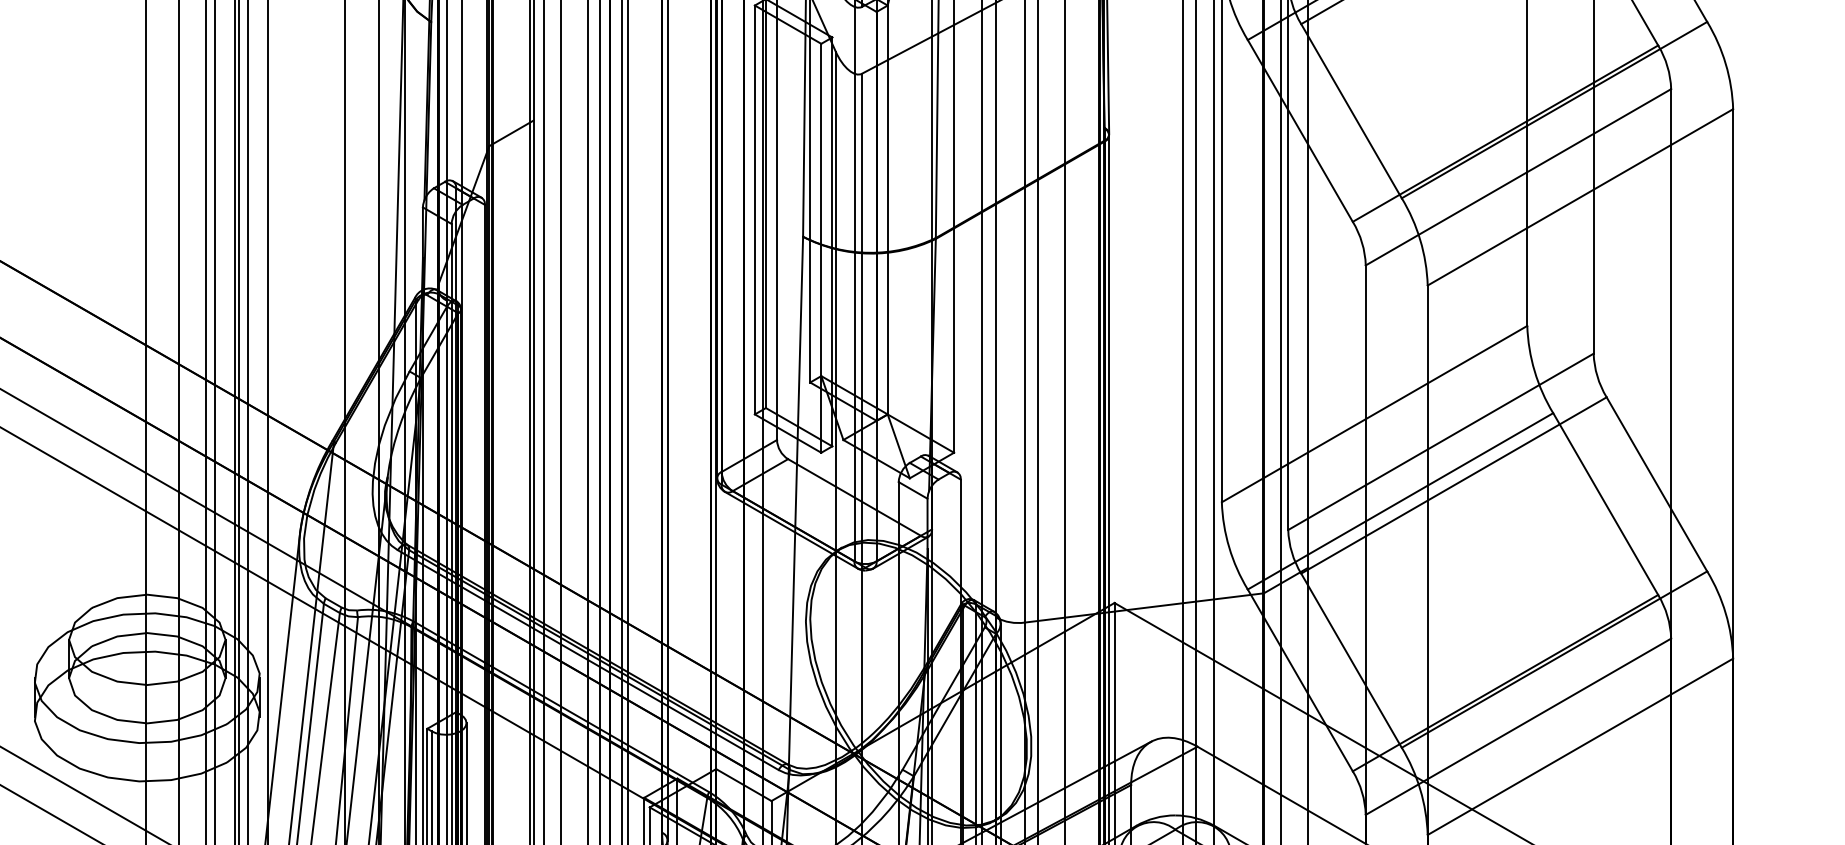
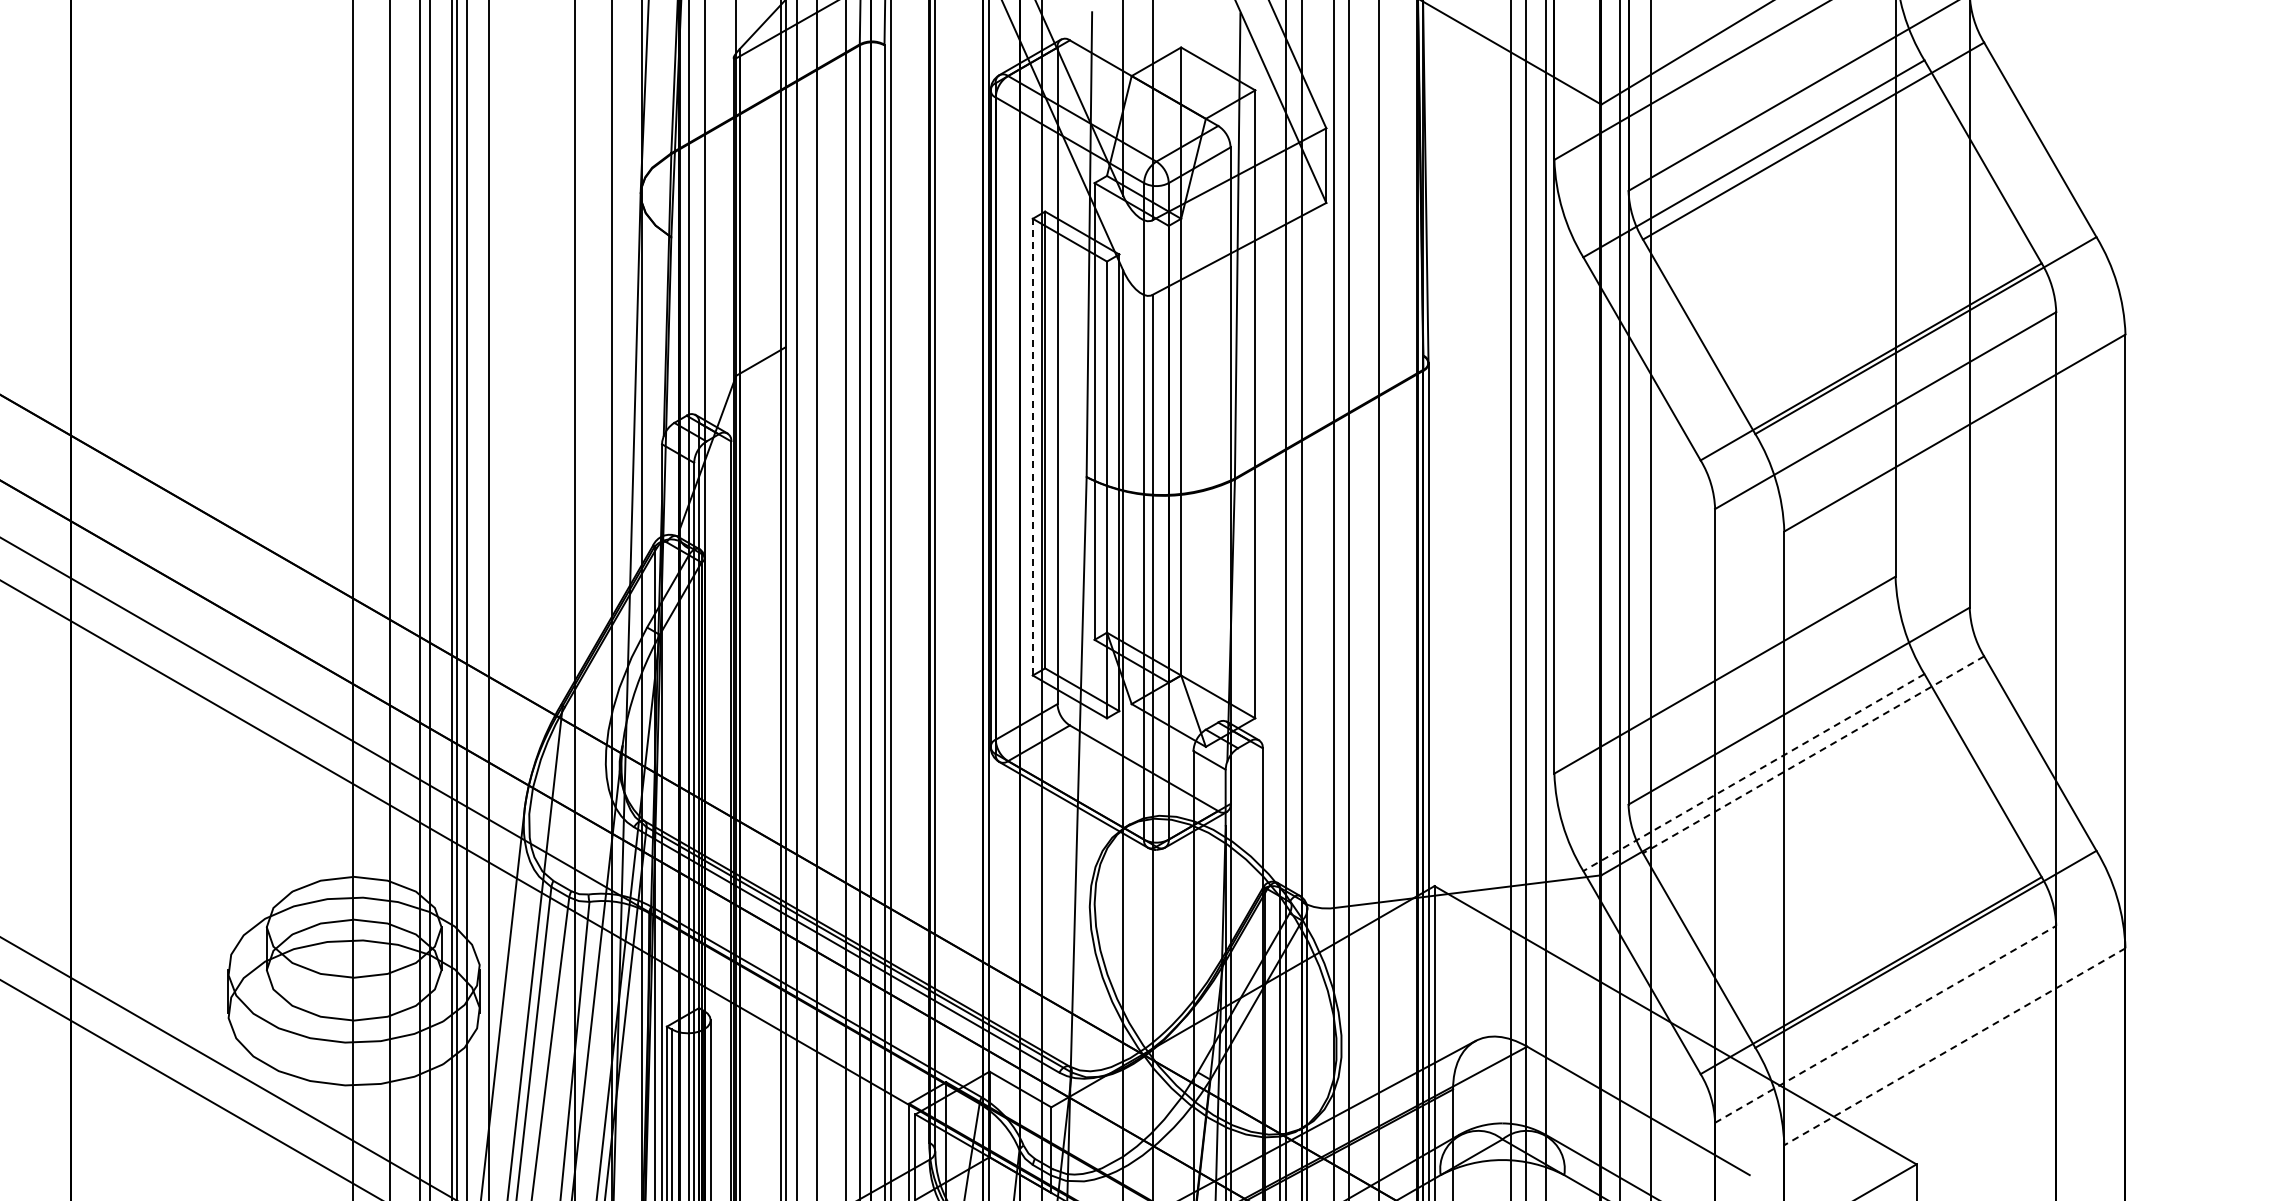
line: (754, 209) -> (1032, 446), solid -> dashed
line: (1453, 485) -> (1813, 754), solid -> dashed
line: (1400, 501) -> (1753, 772), solid -> dashed
line: (1518, 726) -> (1885, 1024), solid -> dashed
line: (1580, 746) -> (1954, 1046), solid -> dashed

